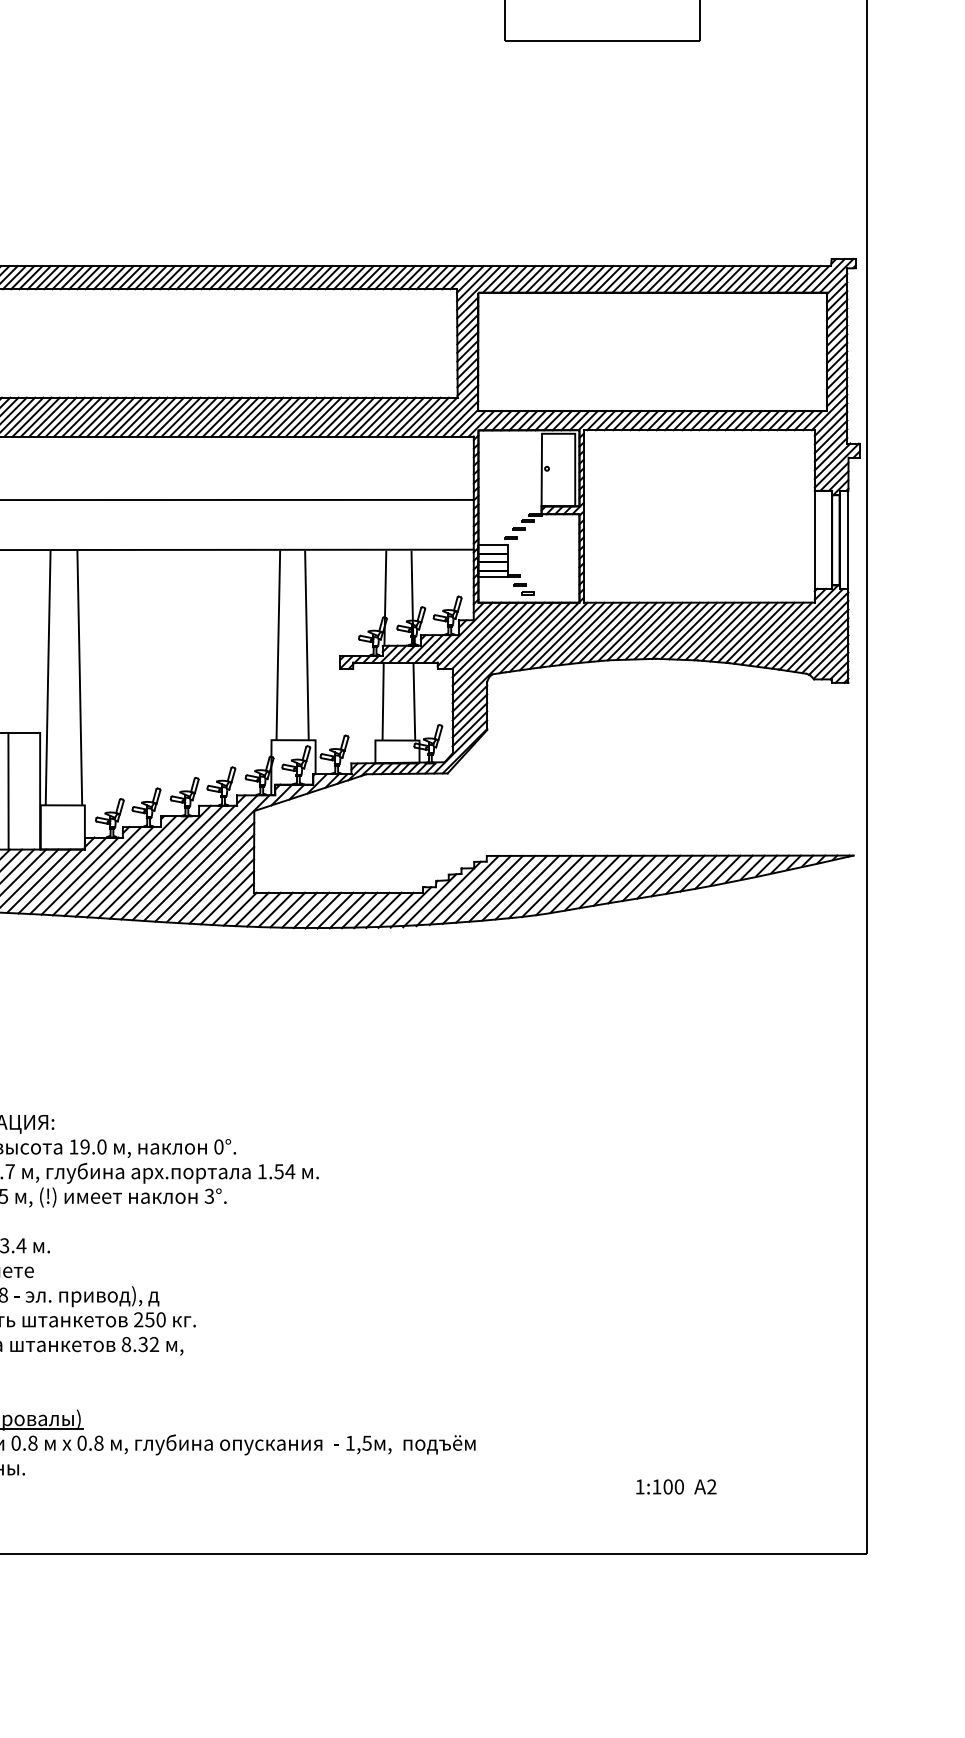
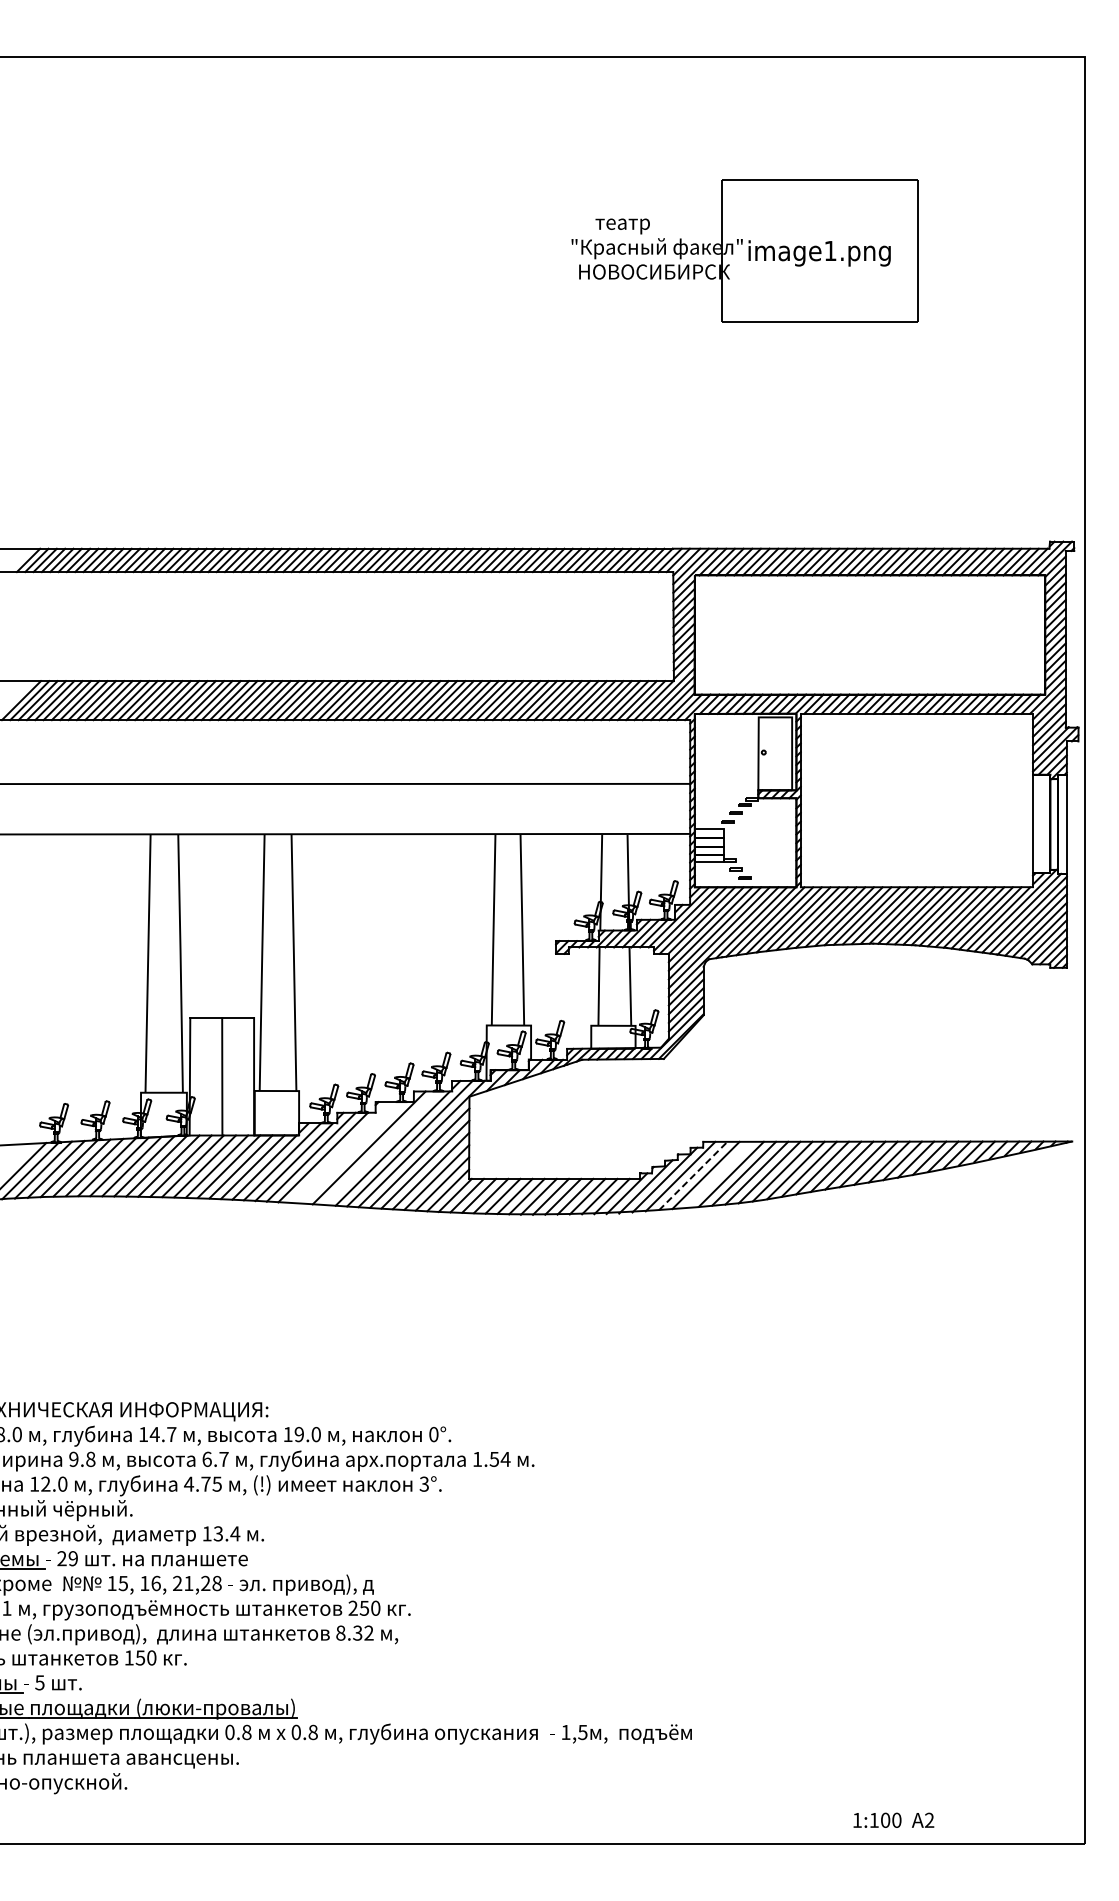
line: (165, 862) -> (380, 1148), removed
line: (125, 866) -> (339, 1152), removed
line: (137, 866) -> (351, 1152), removed
line: (501, 888) -> (718, 1174), removed
line: (477, 889) -> (693, 1175), solid -> dashed
text: (676, 1486) -> (893, 1819), moved

